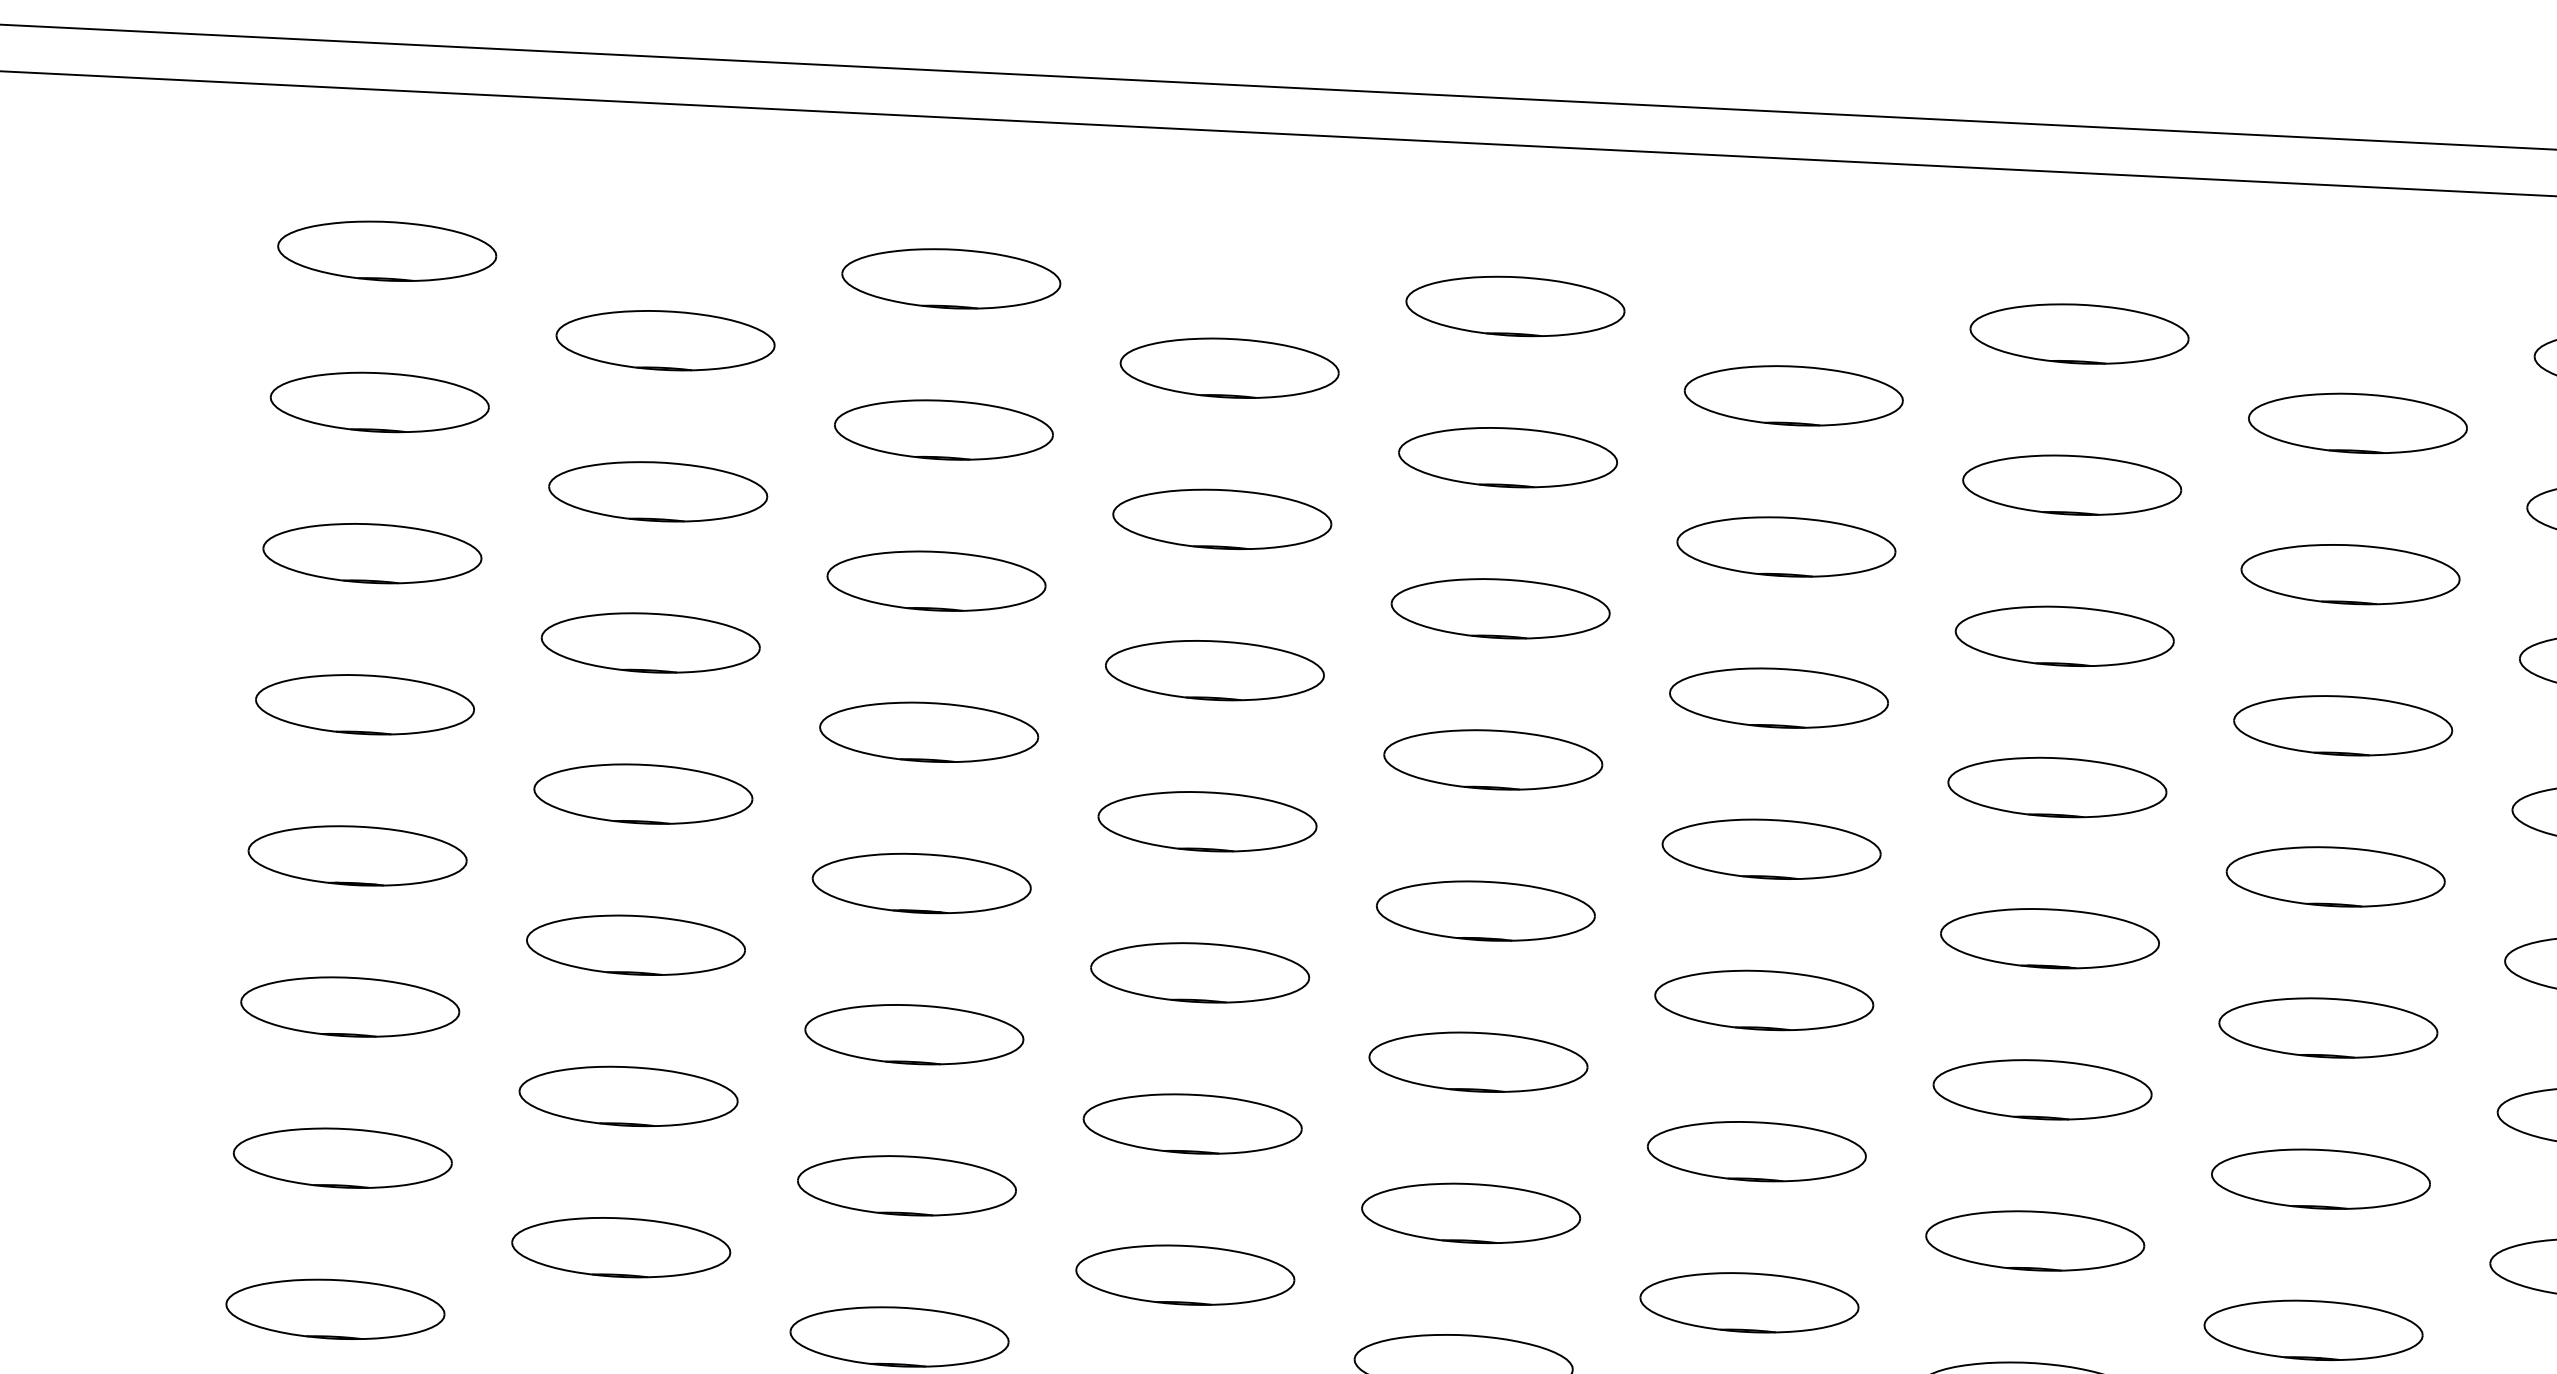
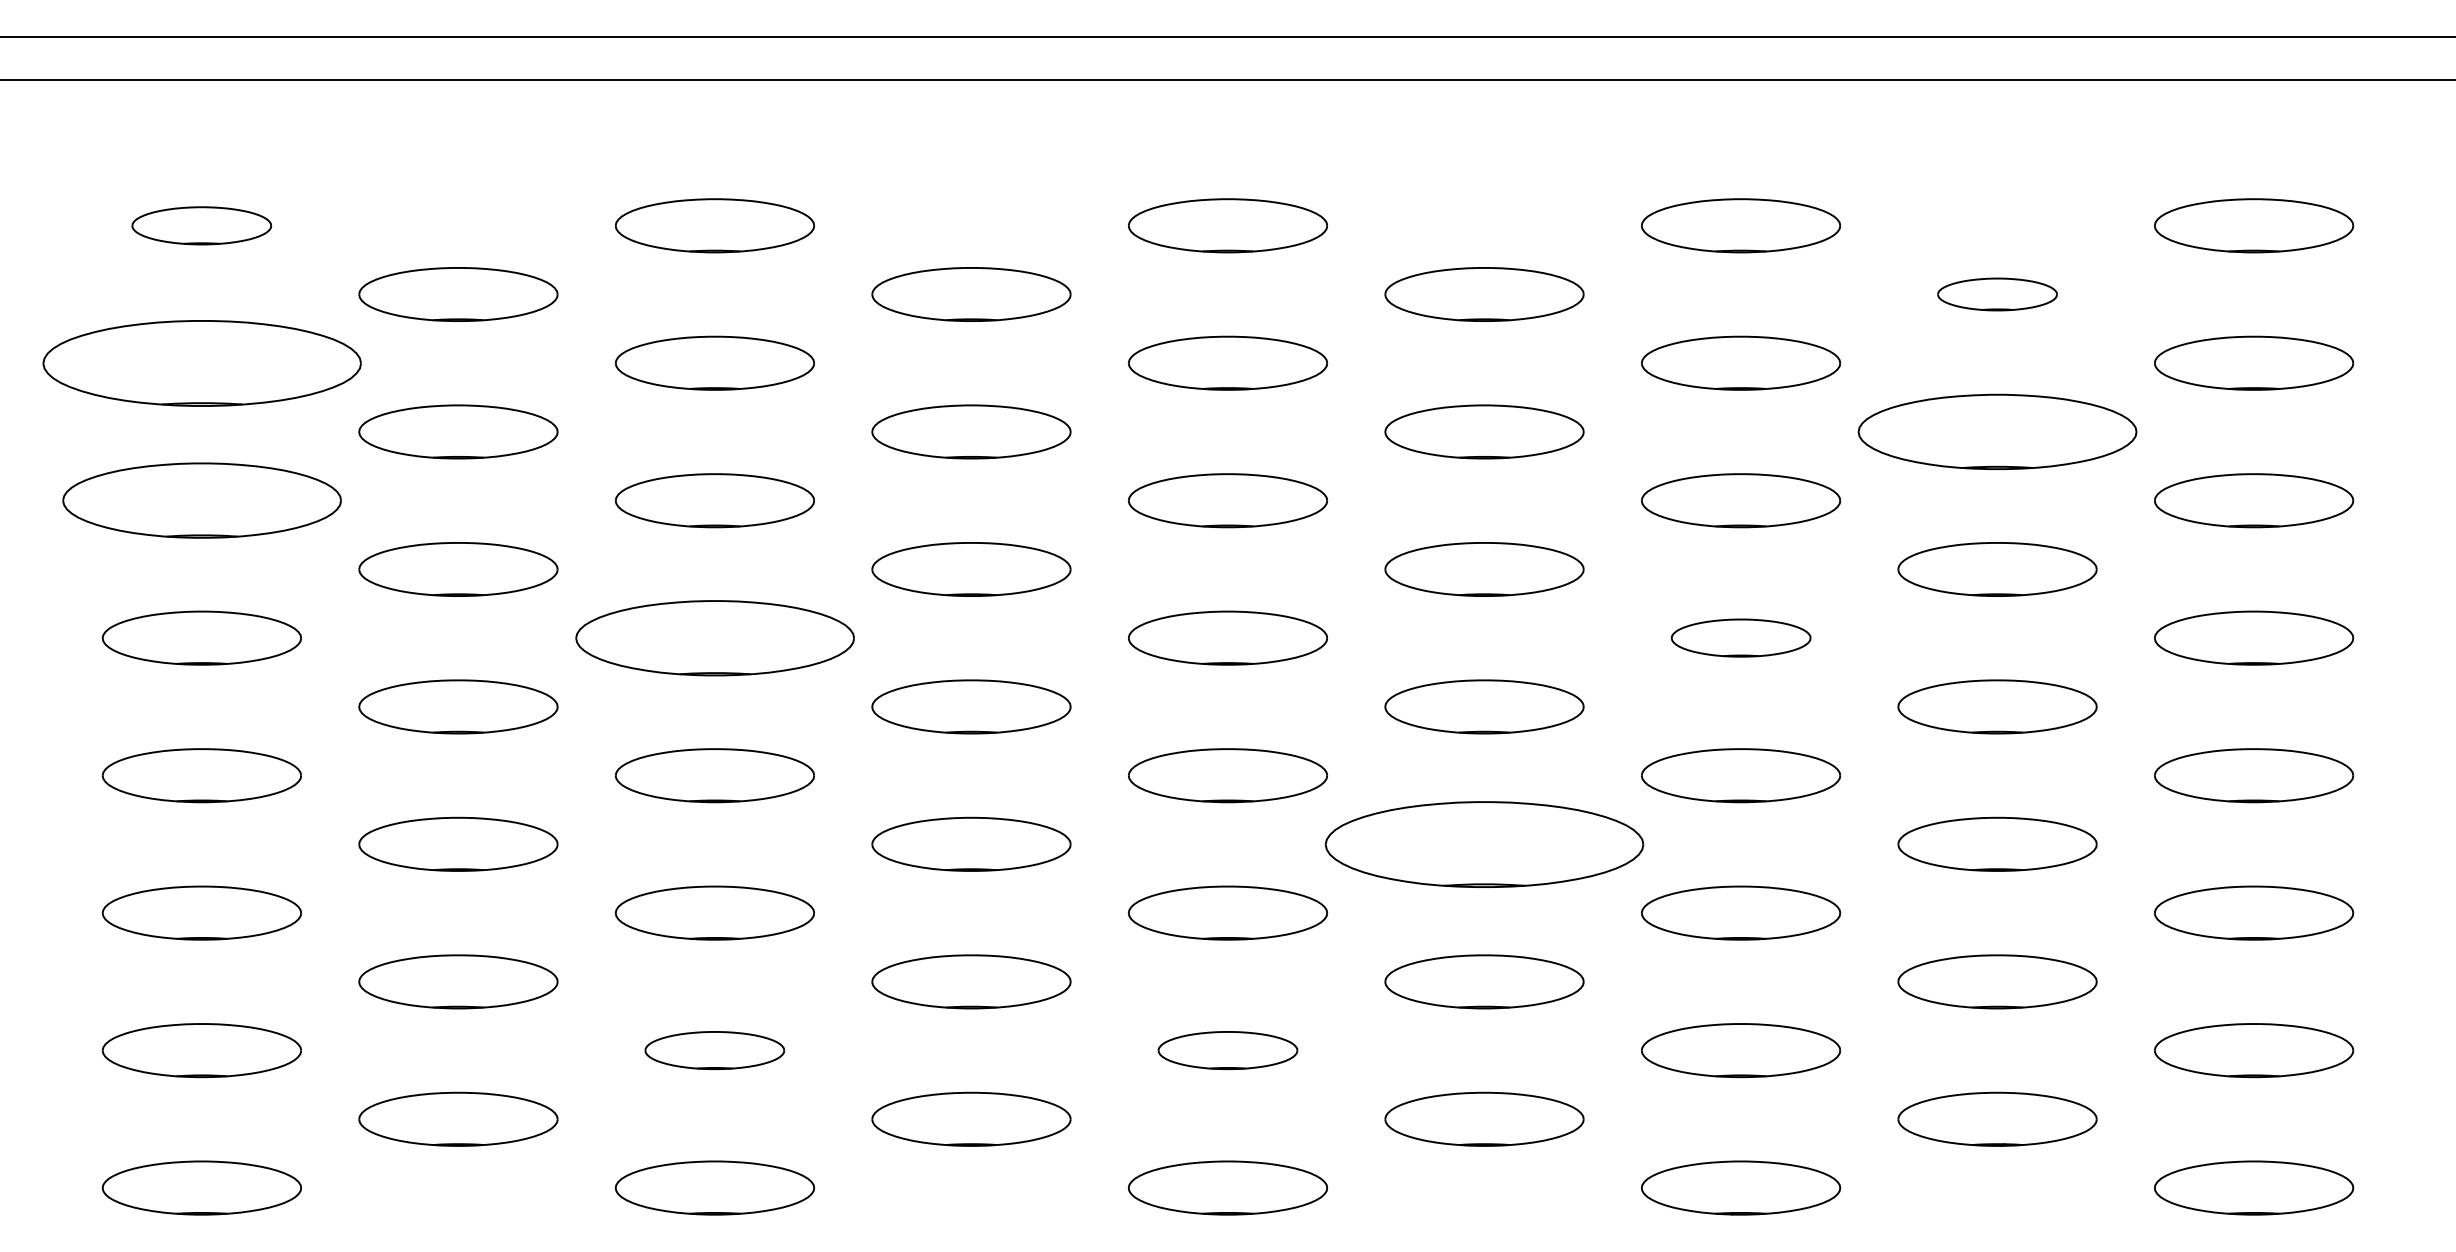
part: (386, 250) -> (201, 225), size x0.7
part: (379, 401) -> (201, 362), size x1.6
part: (2357, 423) -> (1997, 294), size x0.6
part: (371, 553) -> (201, 500), size x1.4
part: (2350, 574) -> (1997, 431), size x1.4
part: (928, 731) -> (714, 637), size x1.4
part: (2057, 786) -> (1741, 637), size x0.7
part: (1764, 999) -> (1484, 843), size x1.6
part: (906, 1185) -> (714, 1050), size x0.7
part: (1470, 1213) -> (1227, 1050), size x0.7

